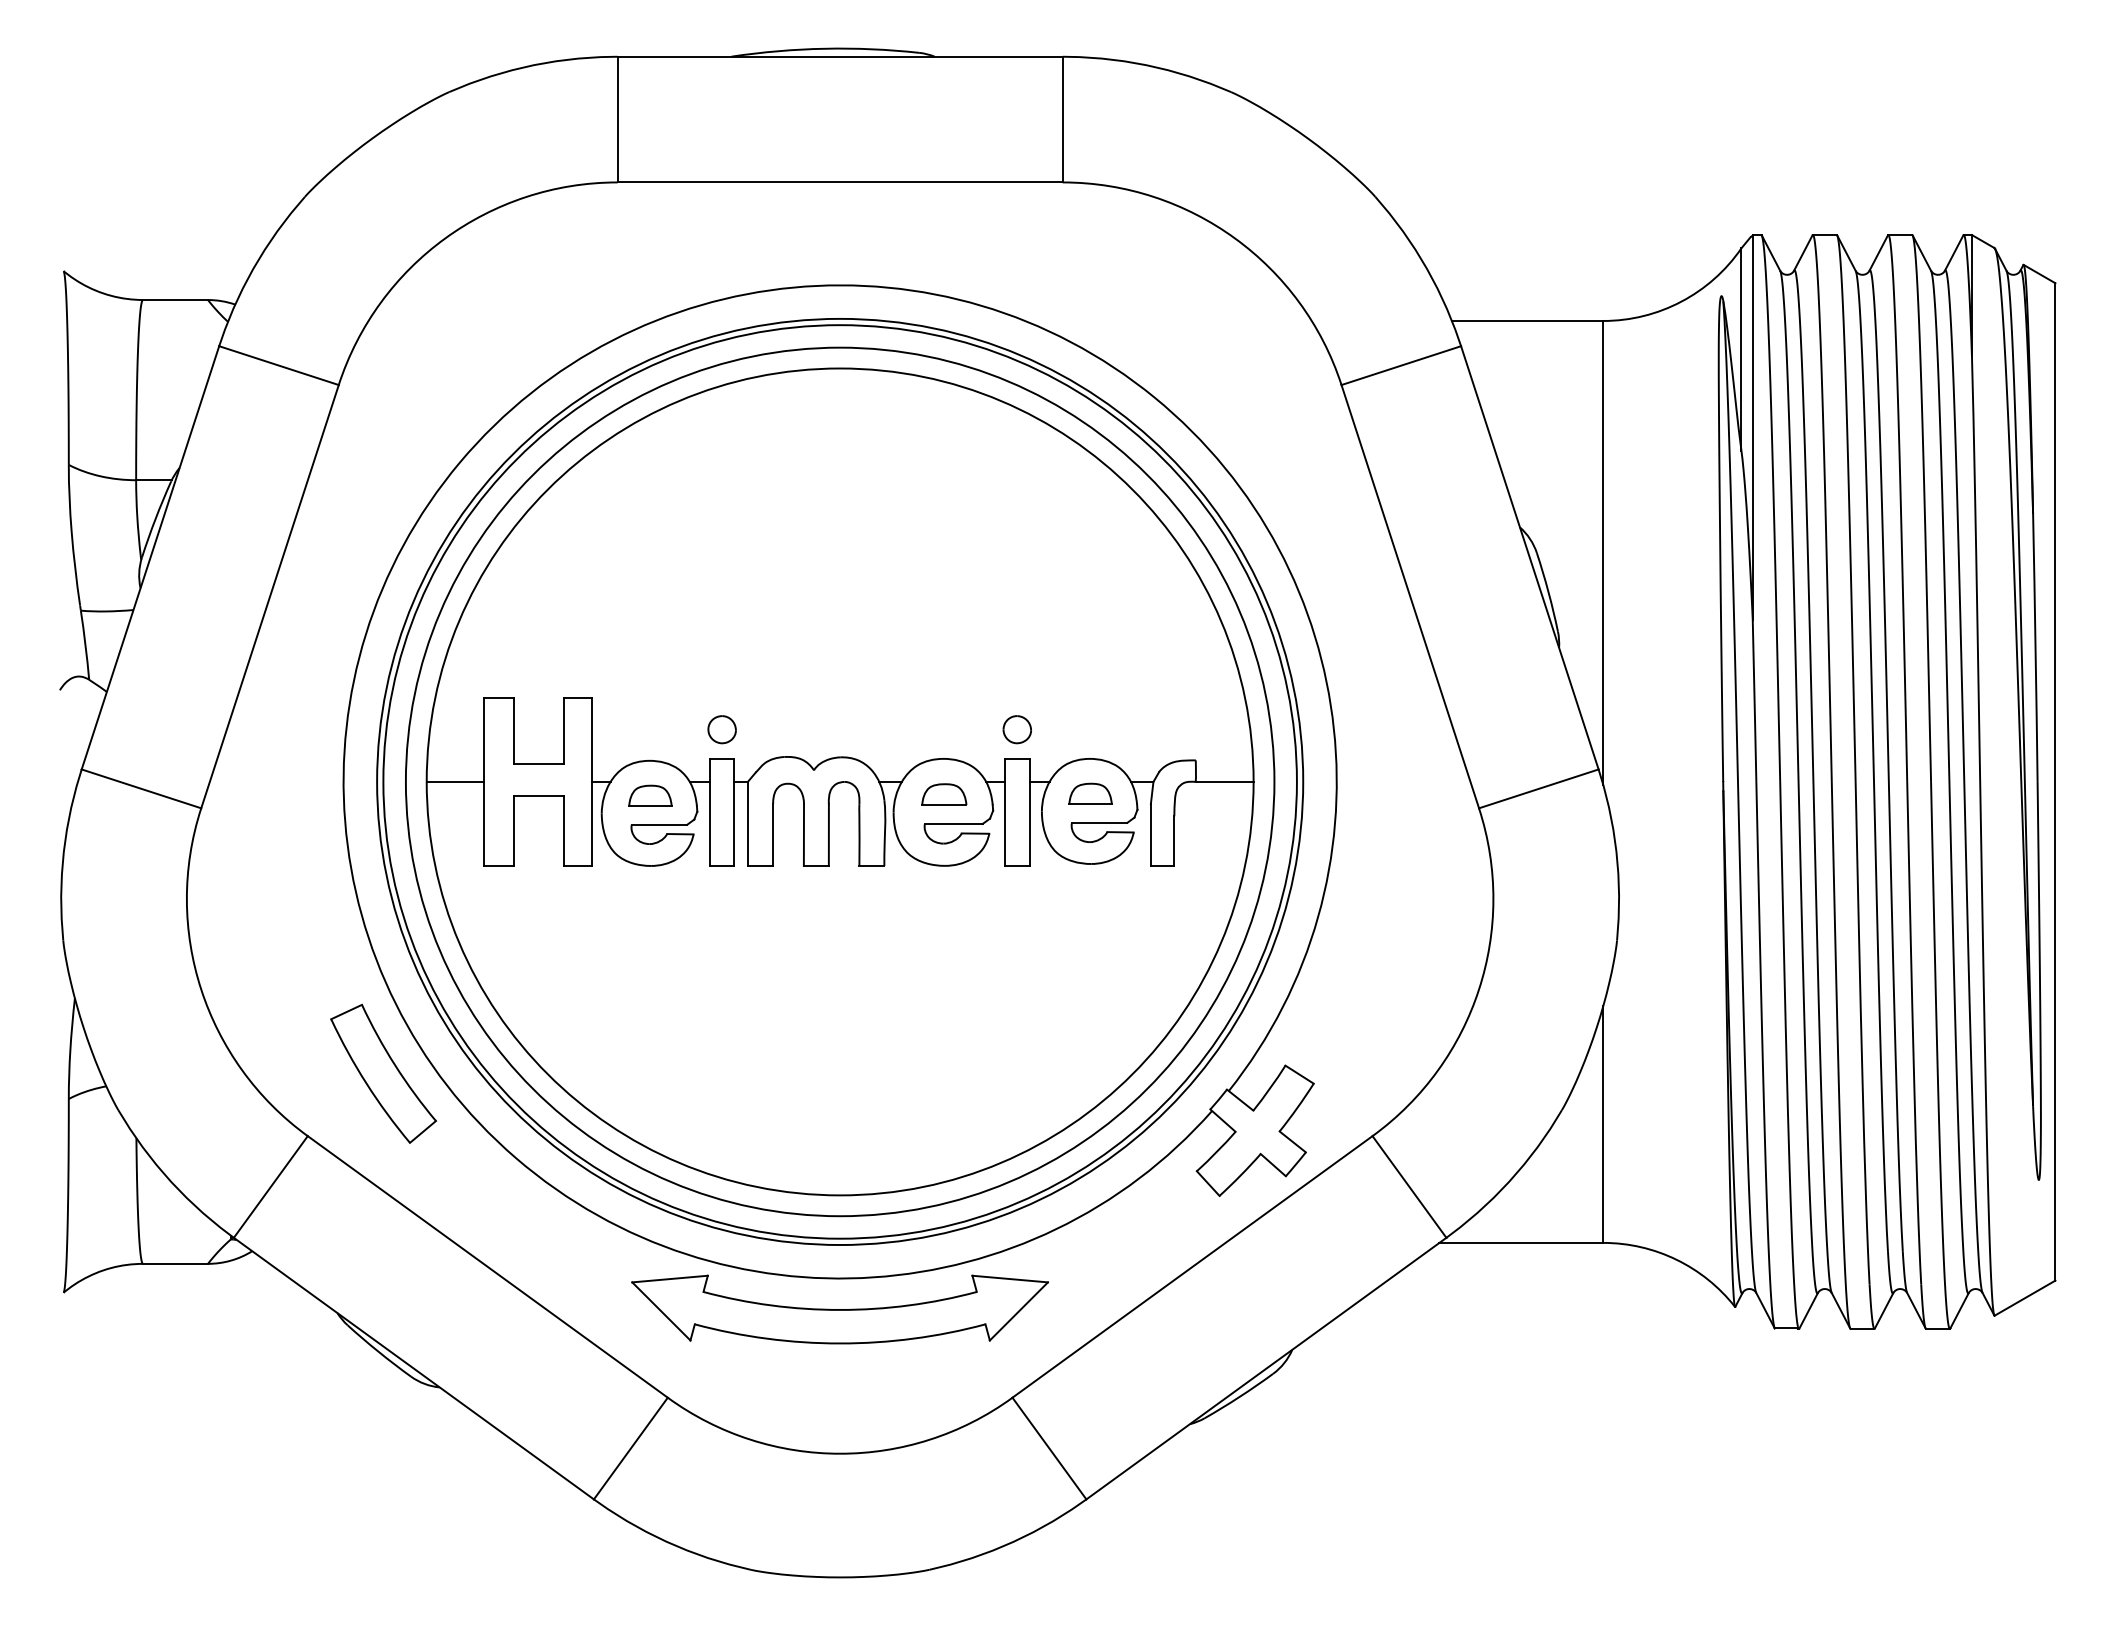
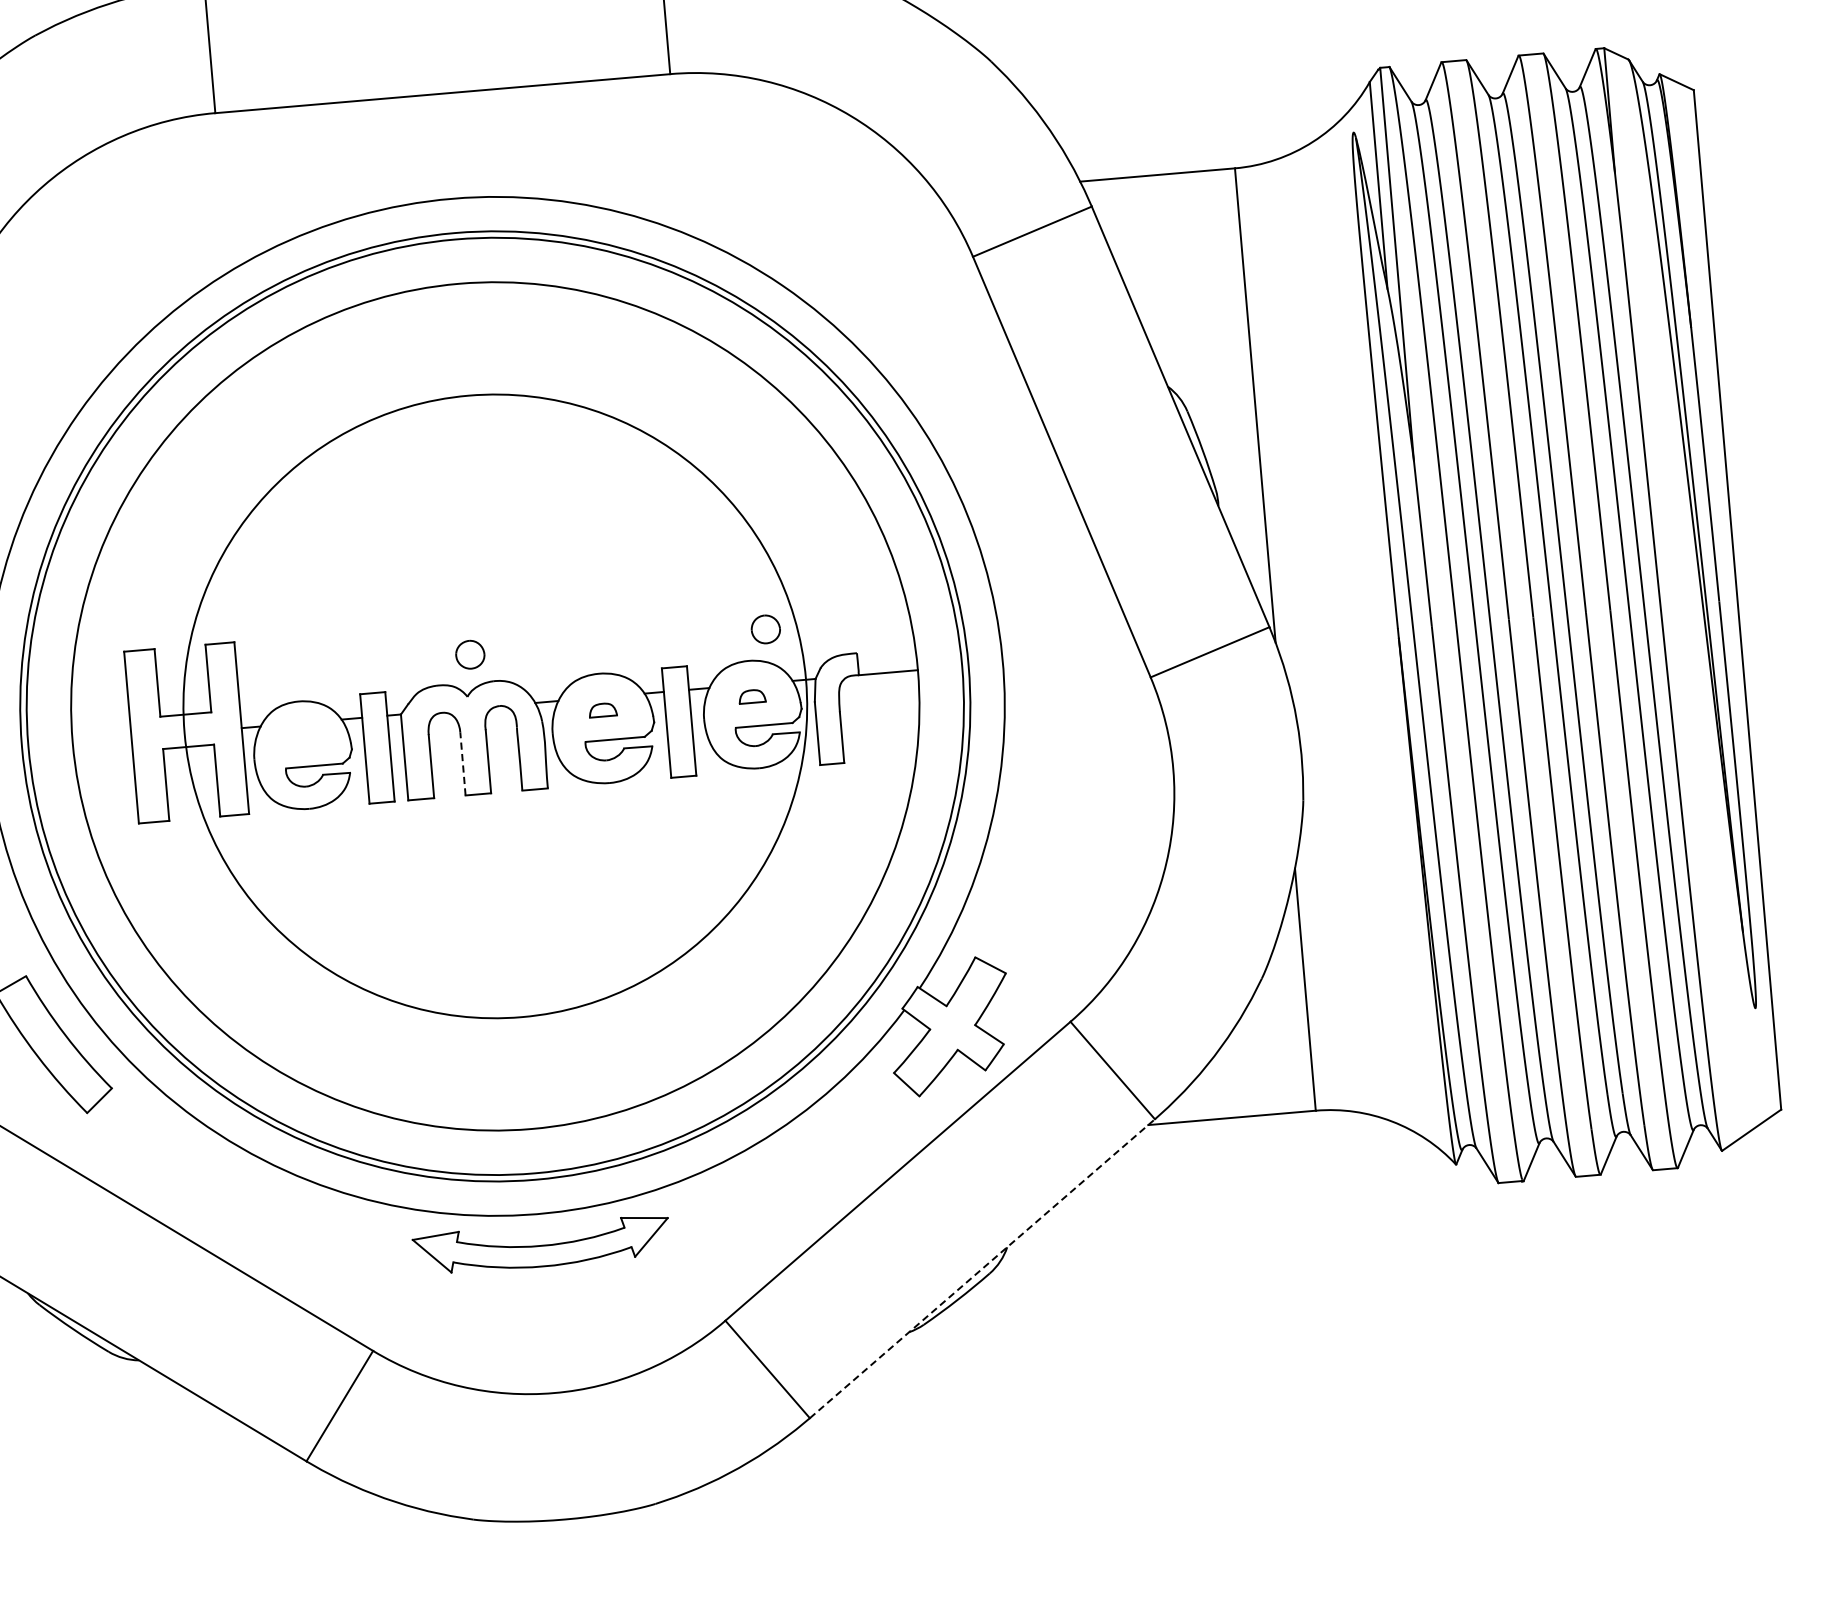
part: (721, 729) -> (469, 654), moved
part: (1016, 729) -> (765, 629), moved
line: (455, 781) -> (102, 739), removed
circle: (839, 781) -> (494, 706), size x0.7
part: (1090, 793) -> (752, 696), size x0.6
part: (944, 794) -> (603, 710), size x0.6
part: (650, 795) -> (302, 736), removed
line: (803, 835) -> (462, 764), solid -> dashed
part: (840, 1309) -> (541, 1245), size x0.6
line: (1266, 1368) -> (982, 1268), solid -> dashed

